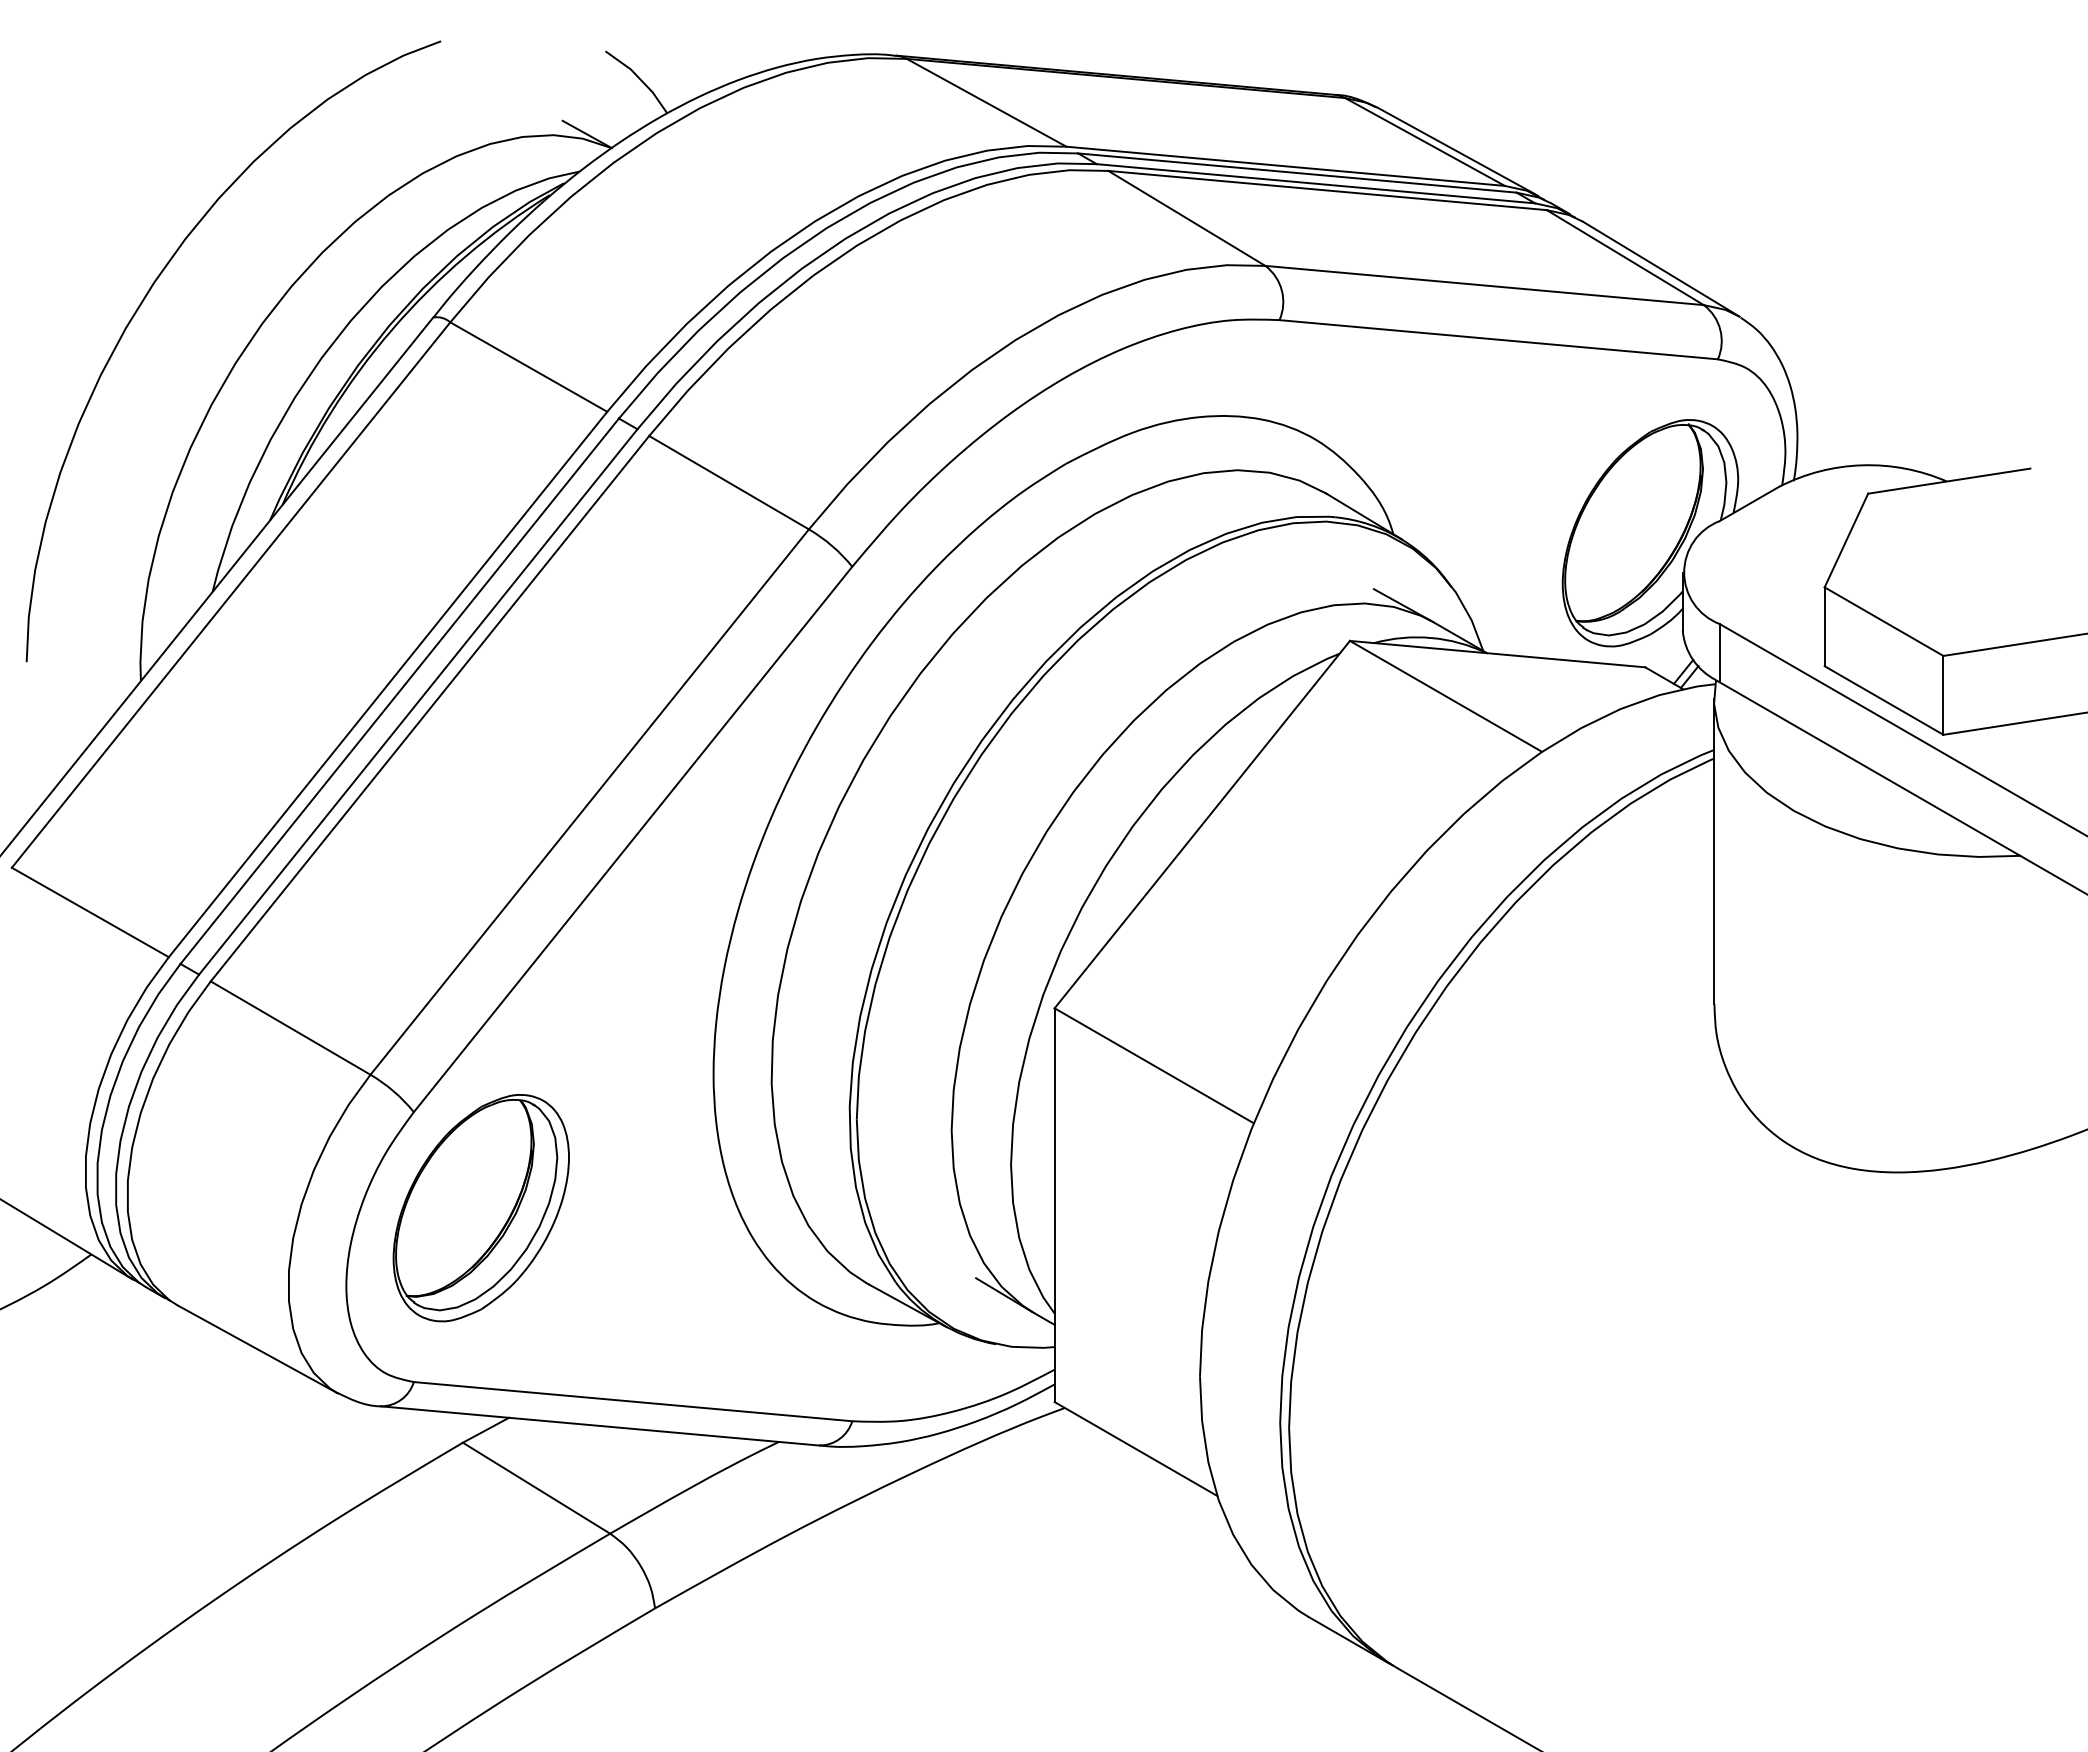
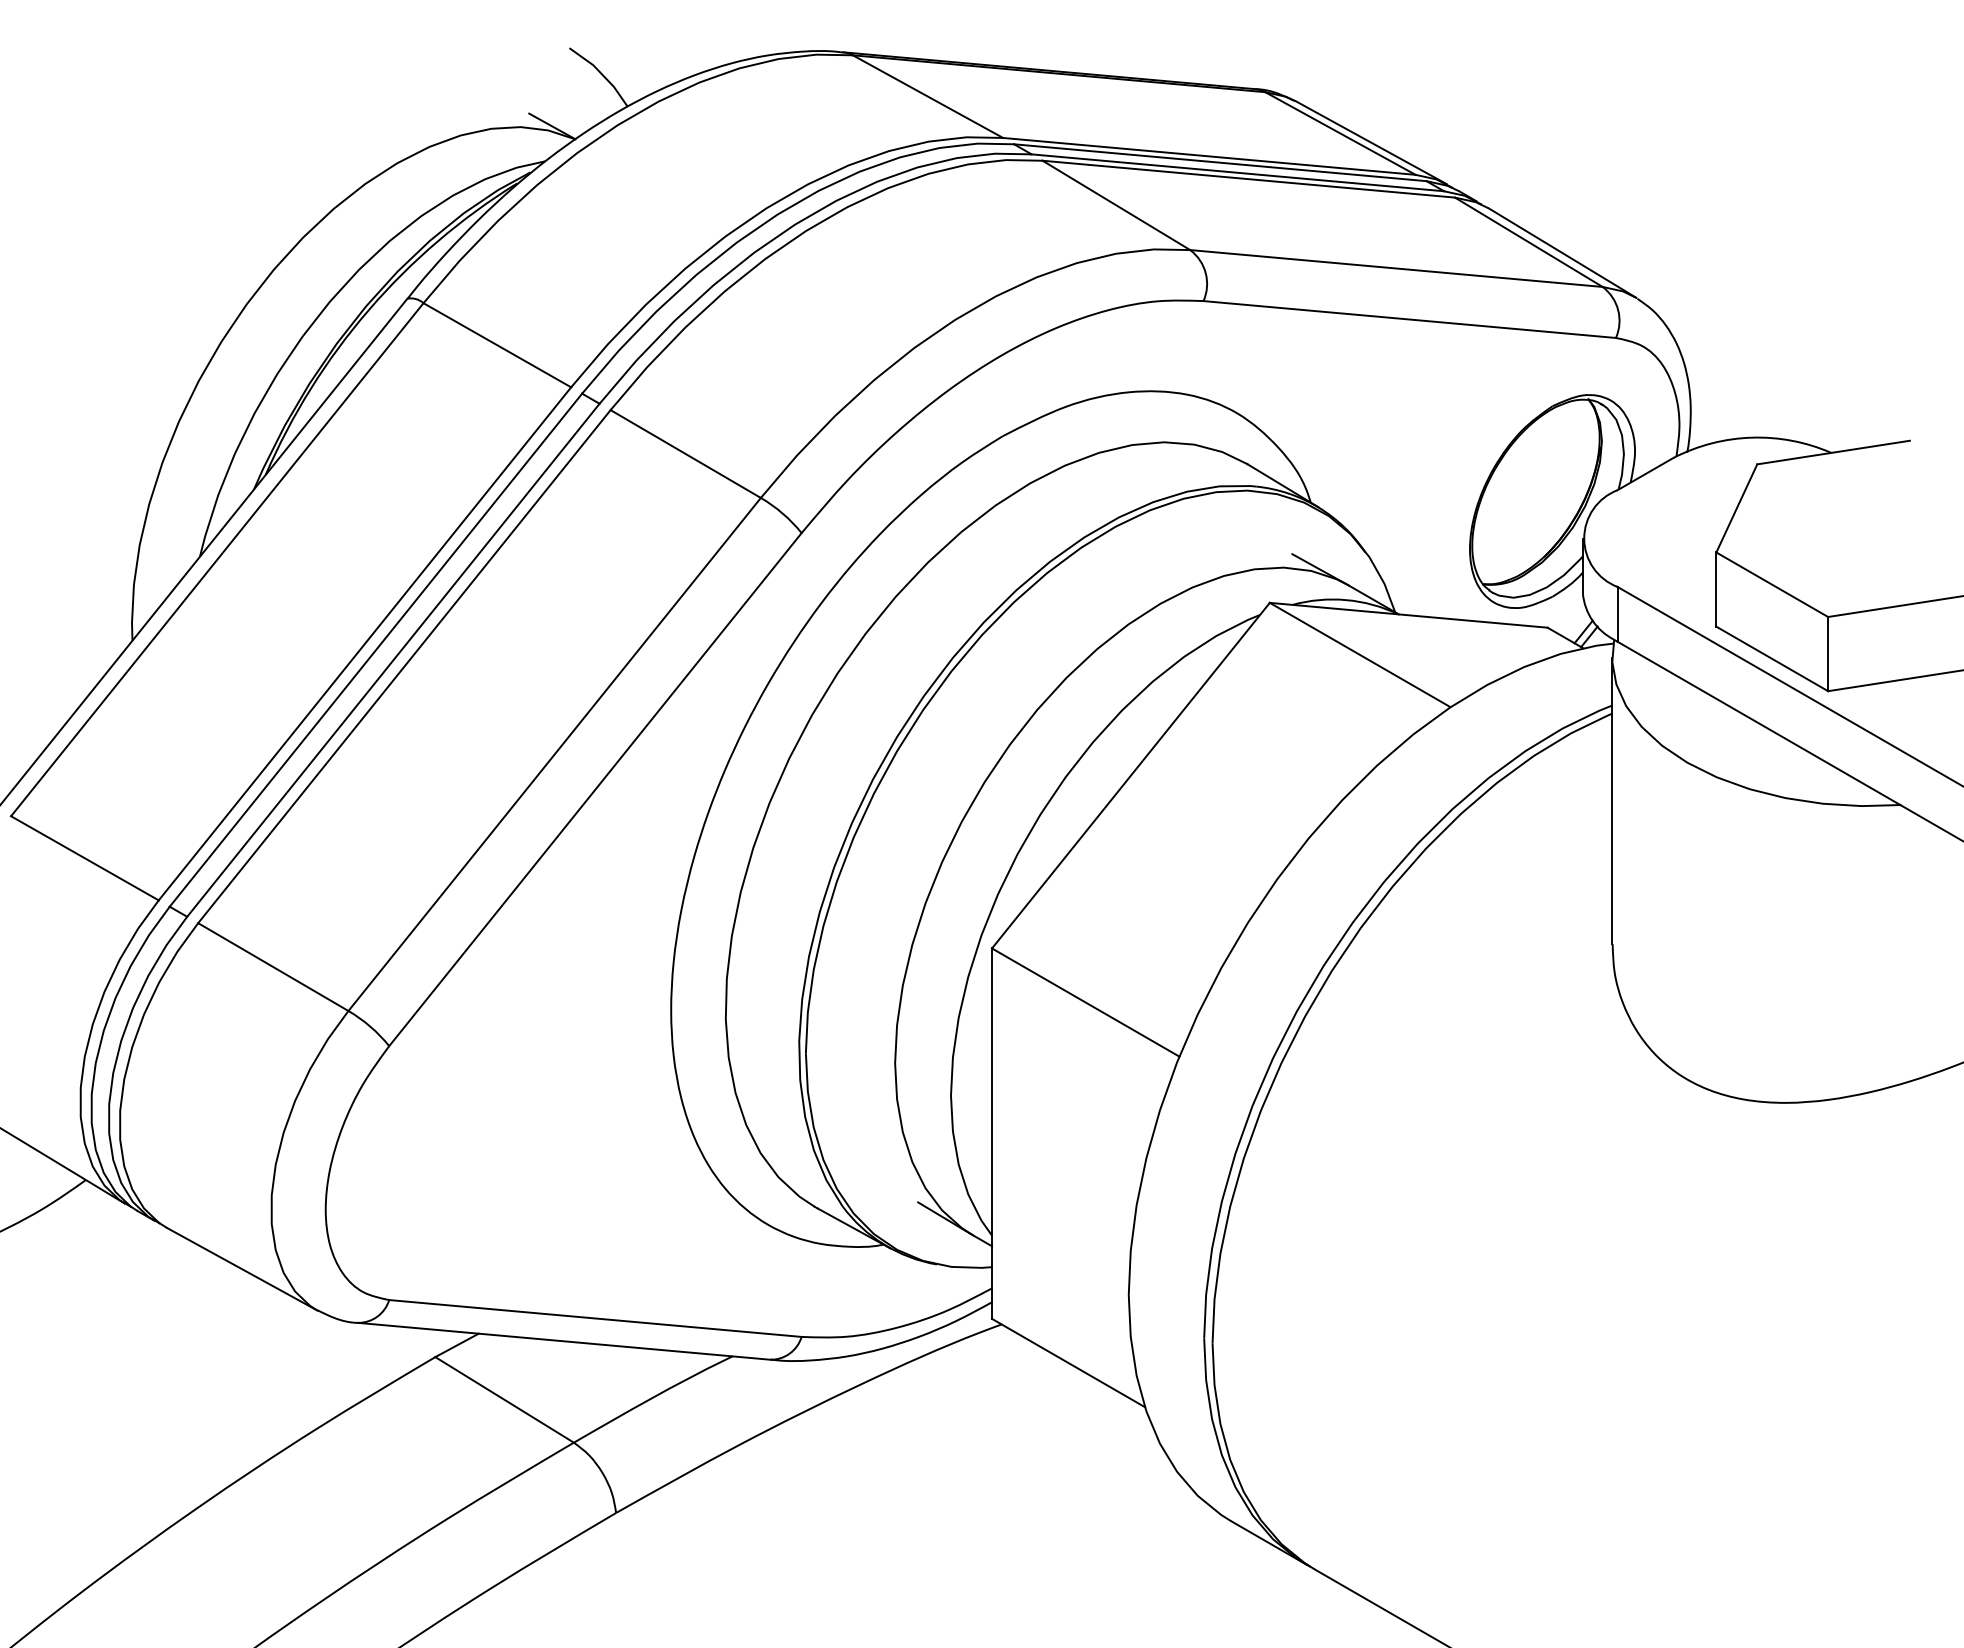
curve: (146, 297) -> (137, 279), removed
part: (480, 1208) -> (451, 1136), removed

